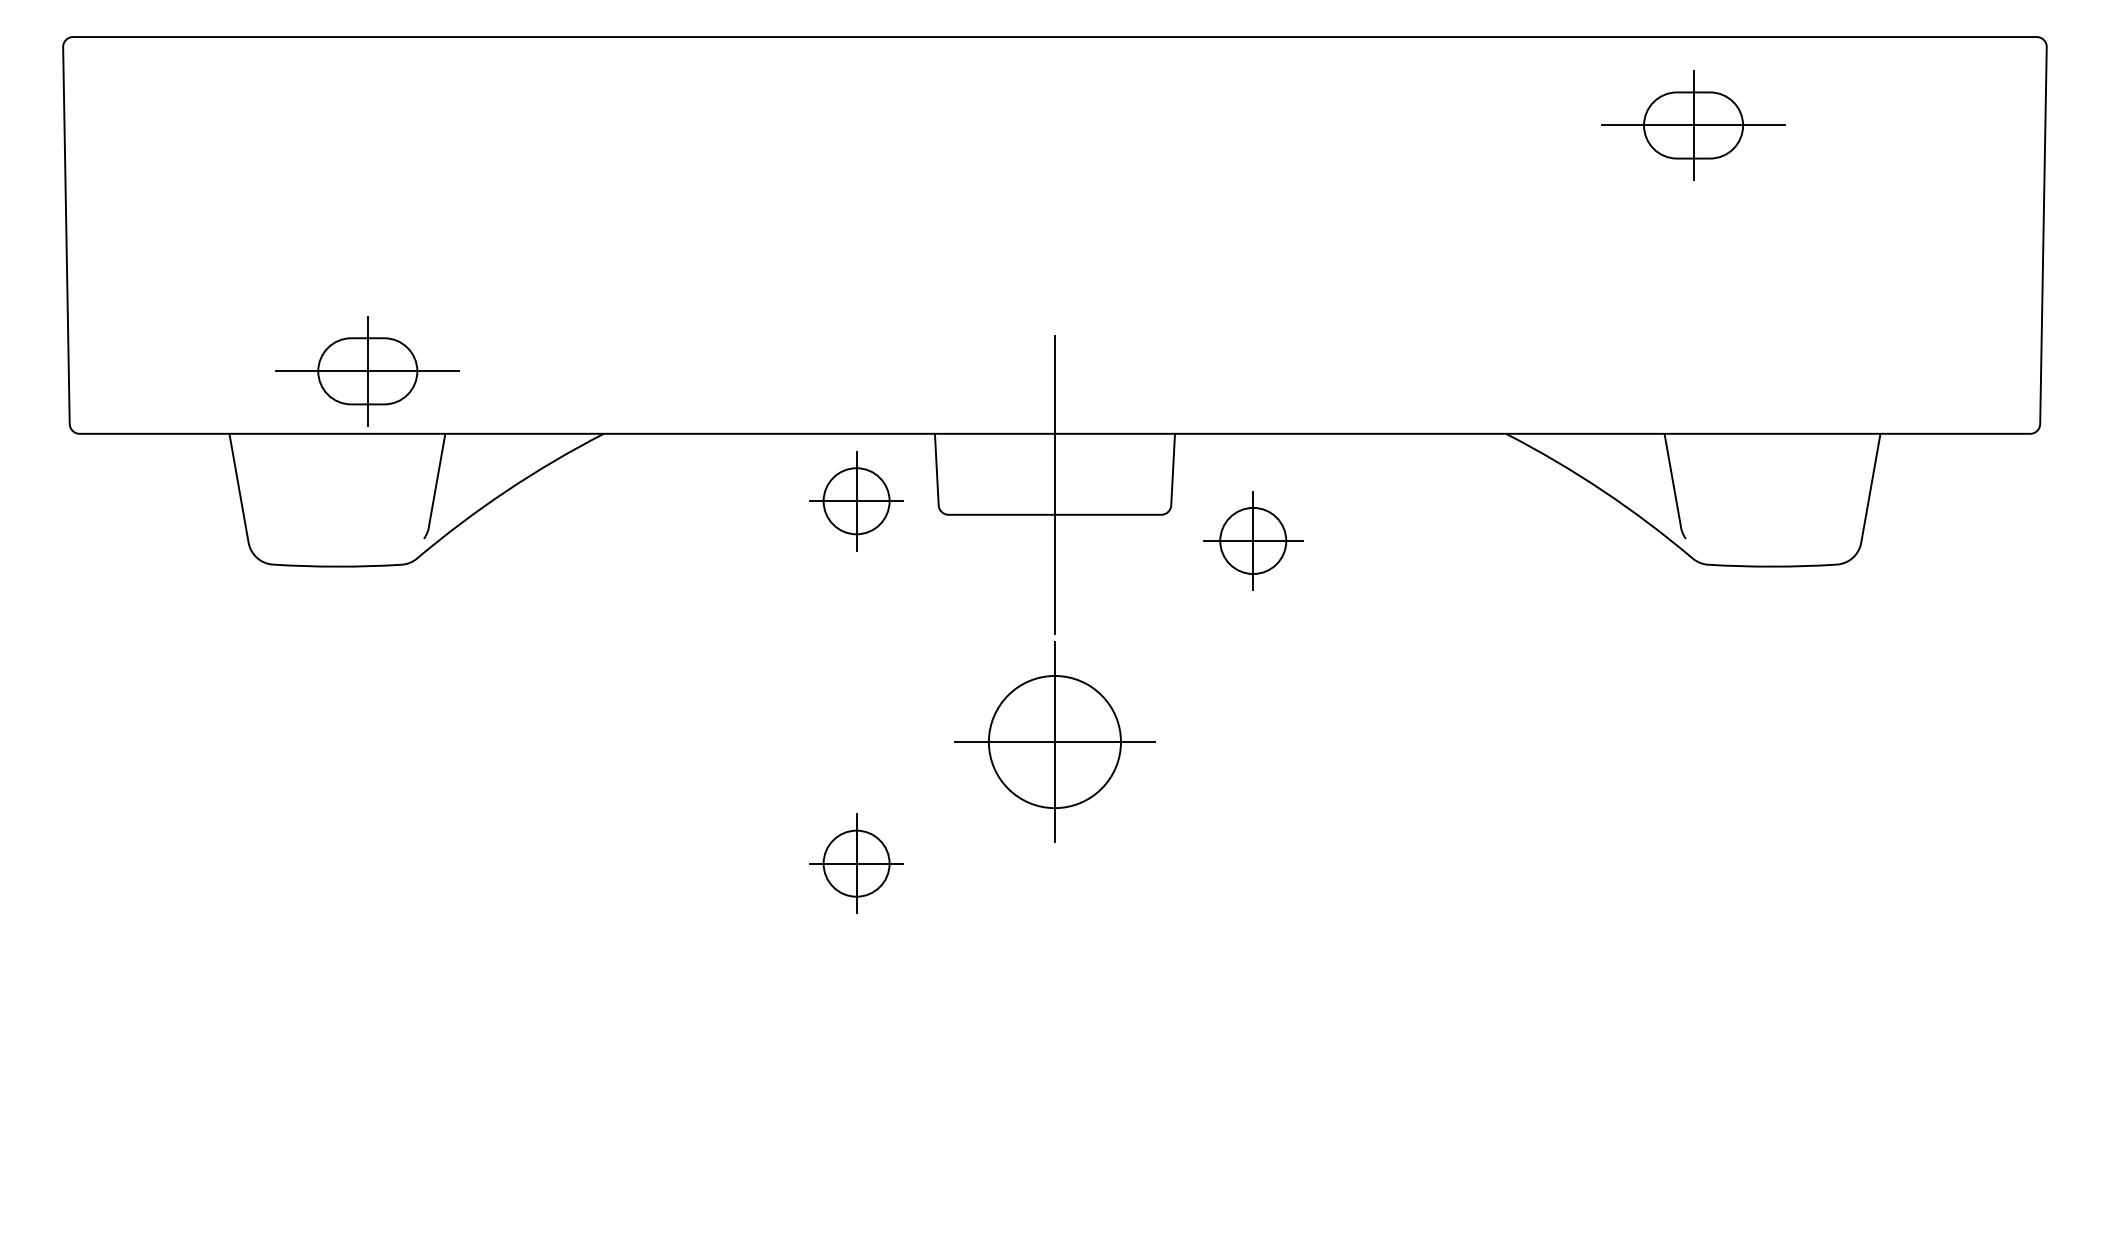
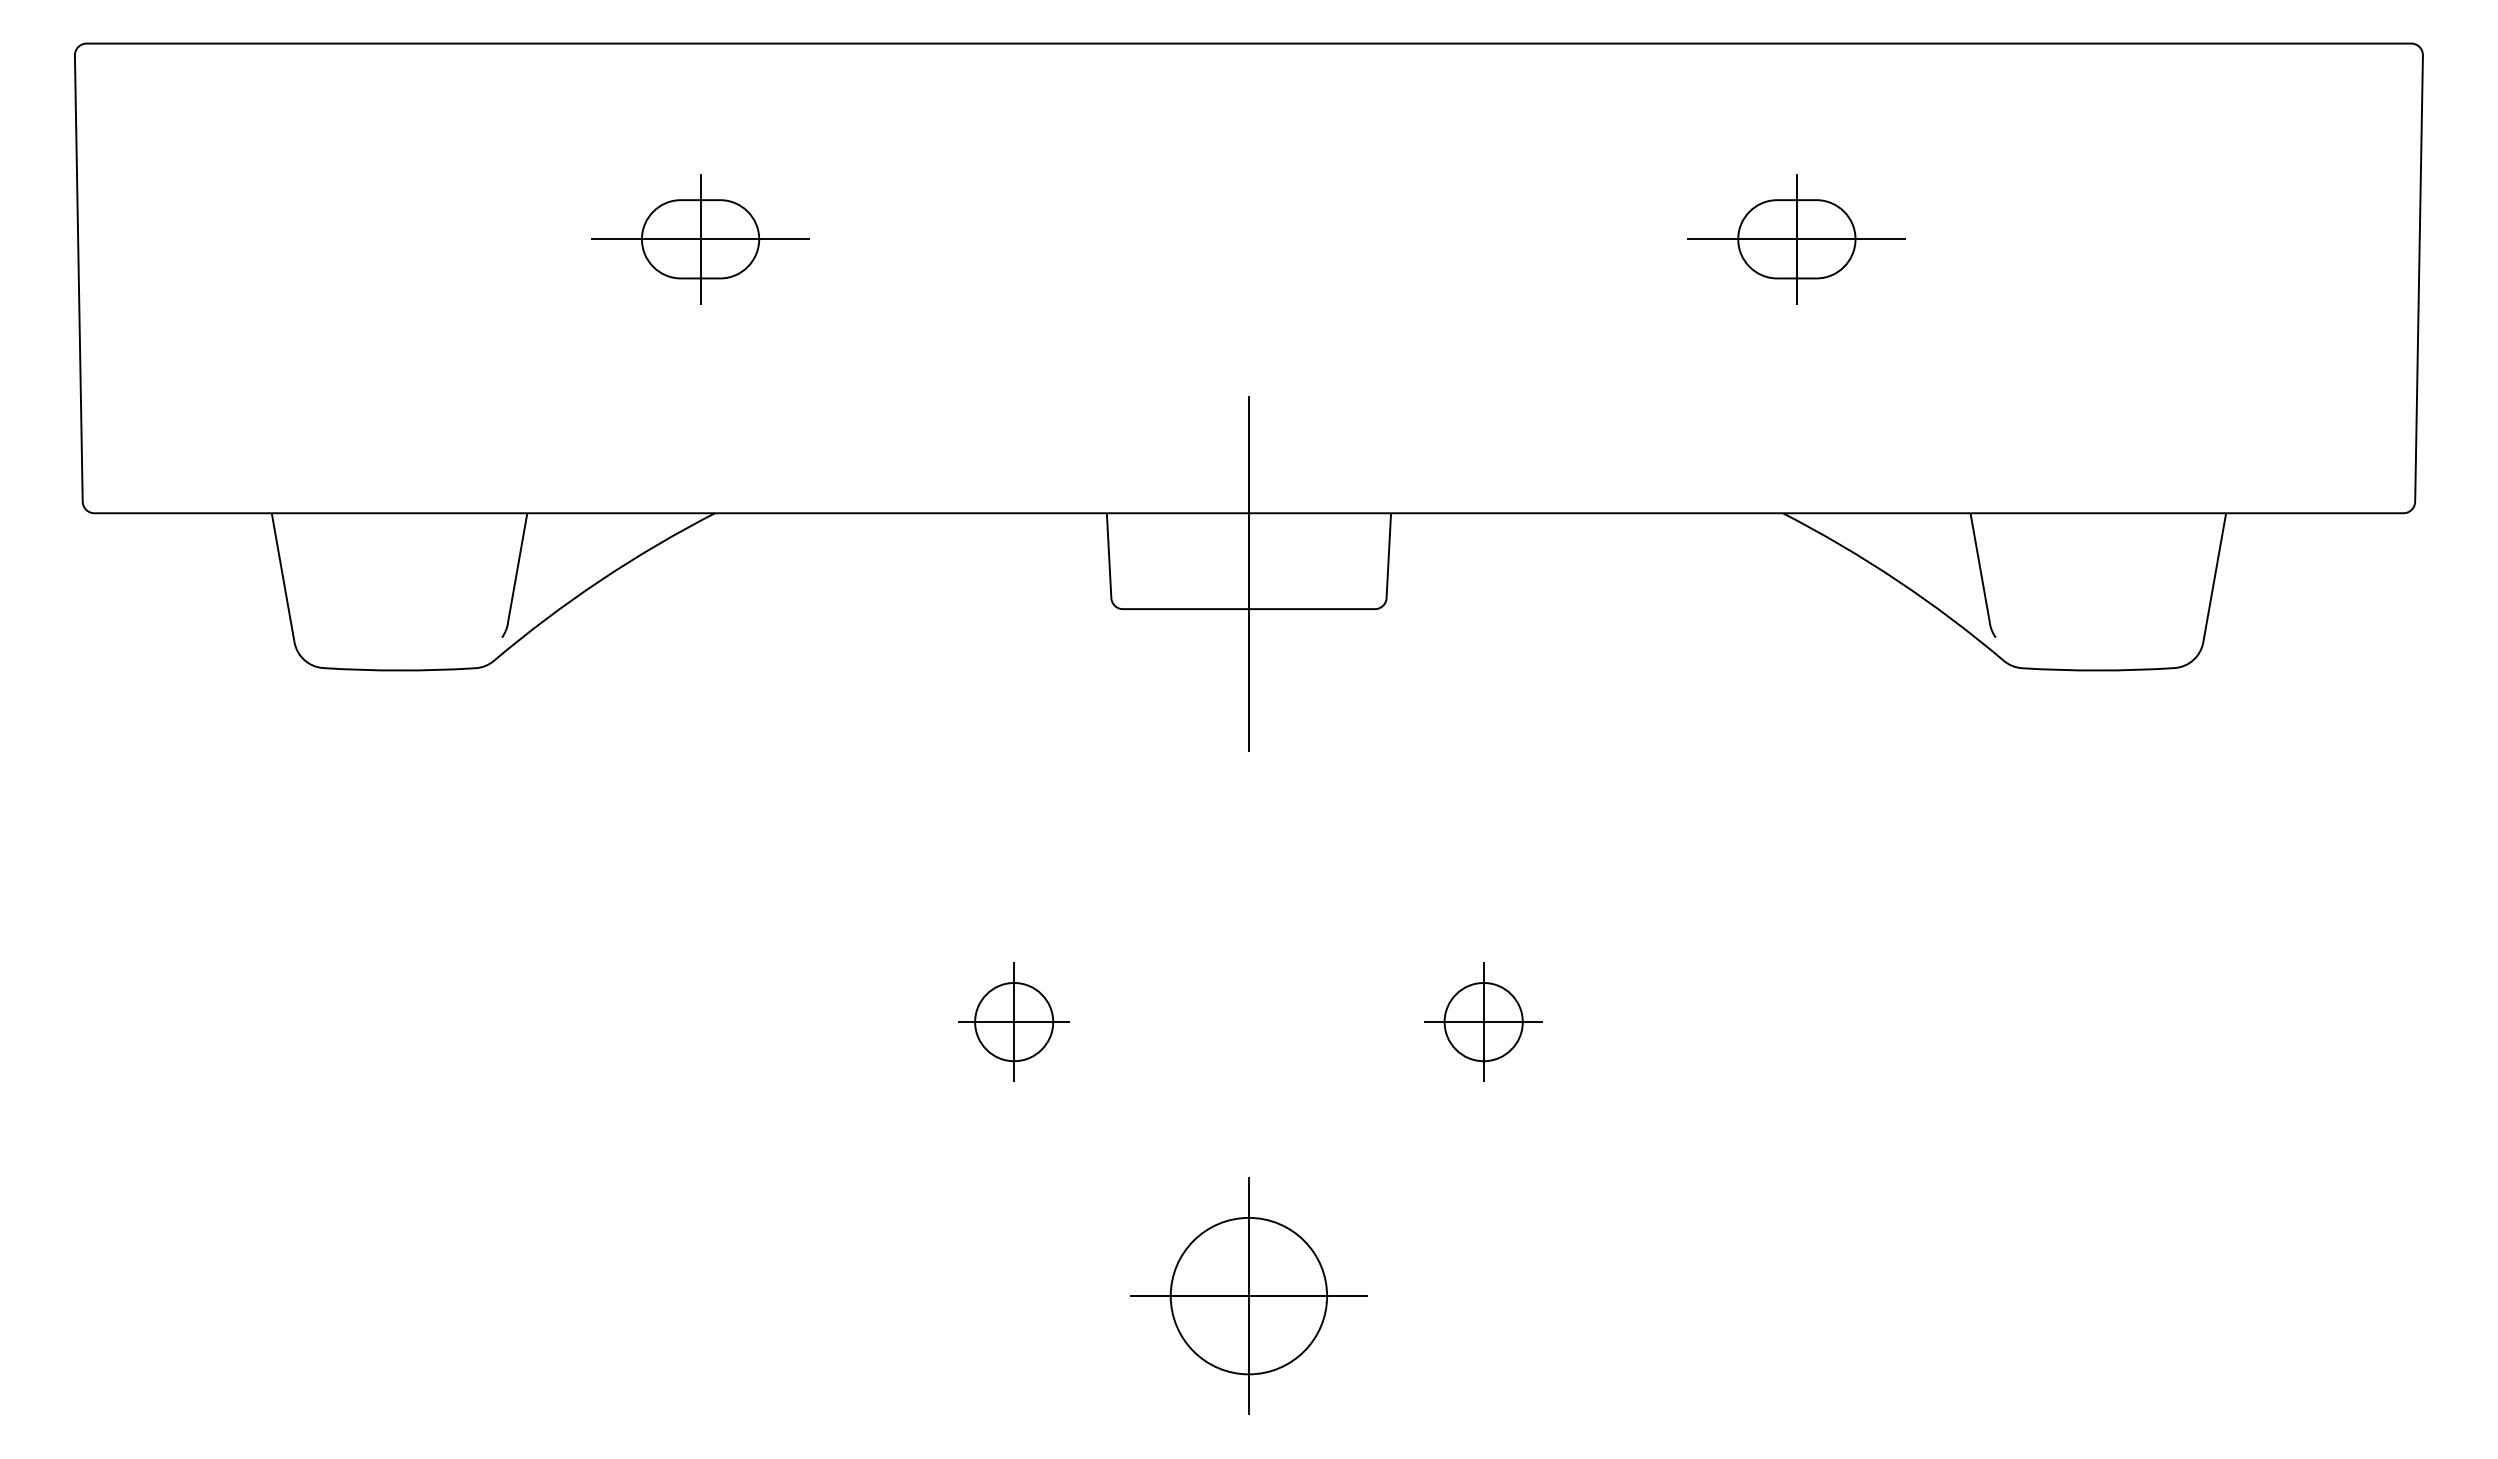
part: (1693, 125) -> (1796, 239), moved
part: (367, 371) -> (700, 239), moved
part: (856, 500) -> (1013, 592), removed
part: (1253, 540) -> (1483, 1021), moved
part: (1054, 741) -> (1248, 1295), moved

